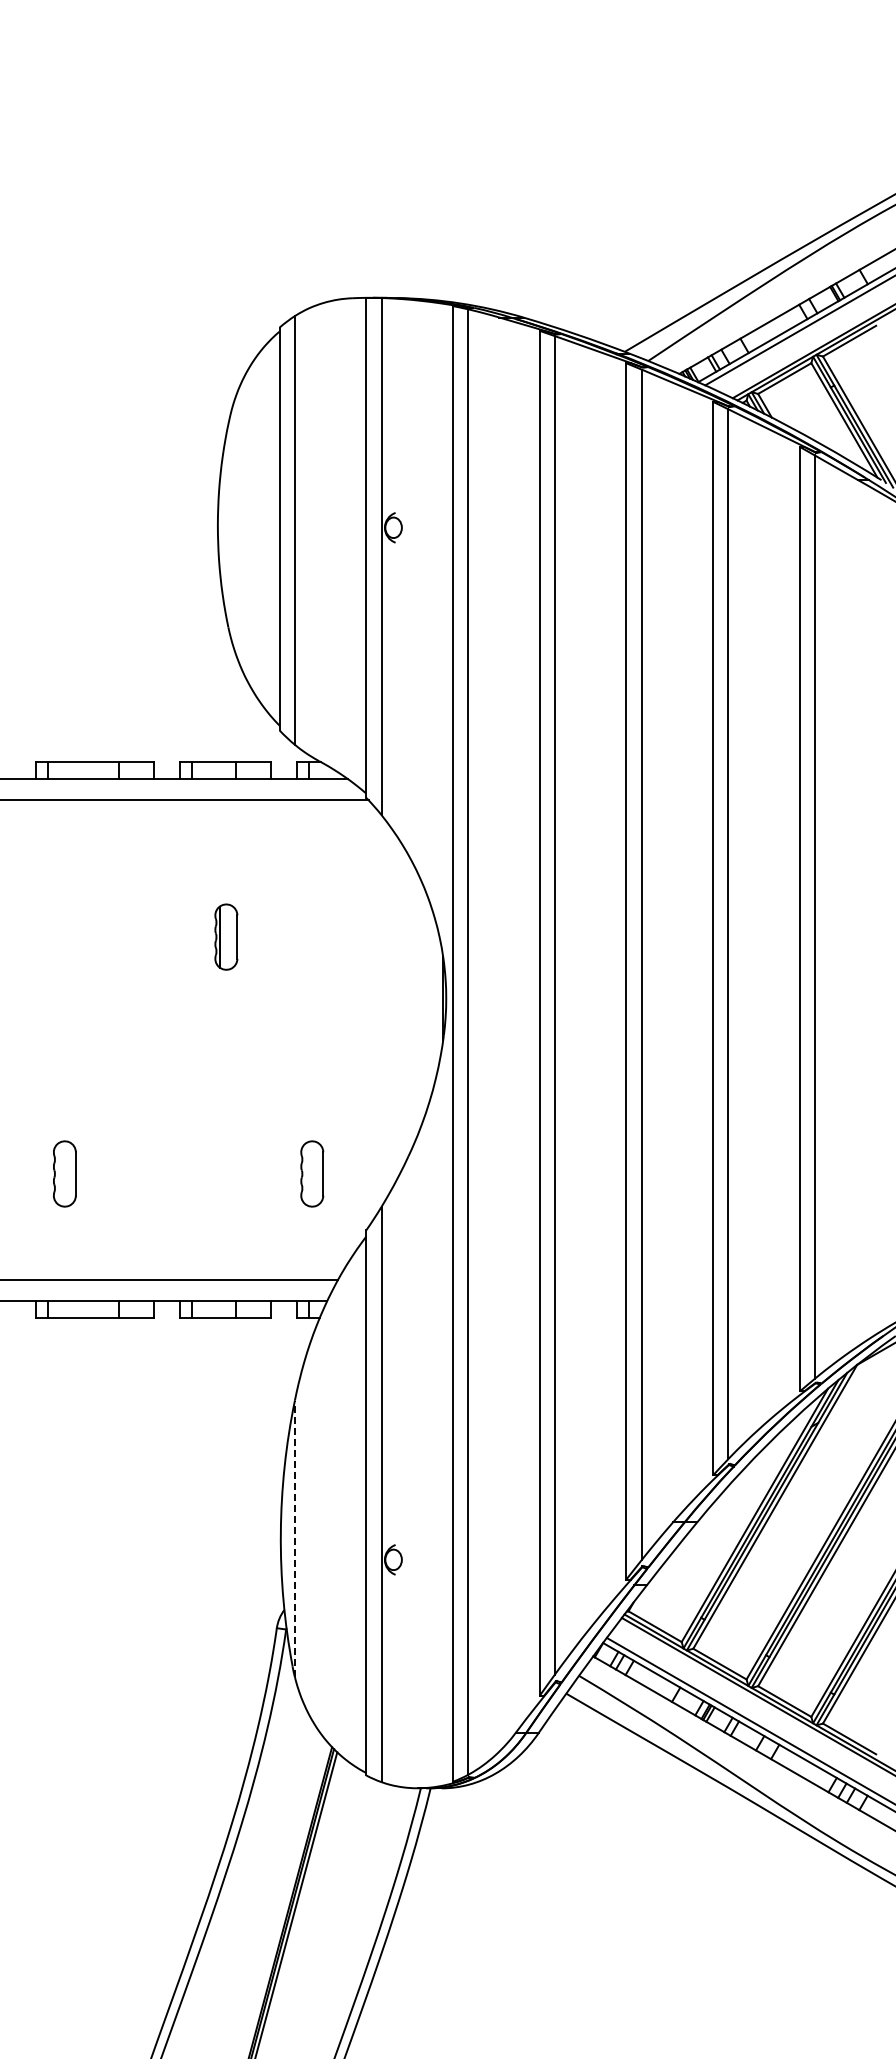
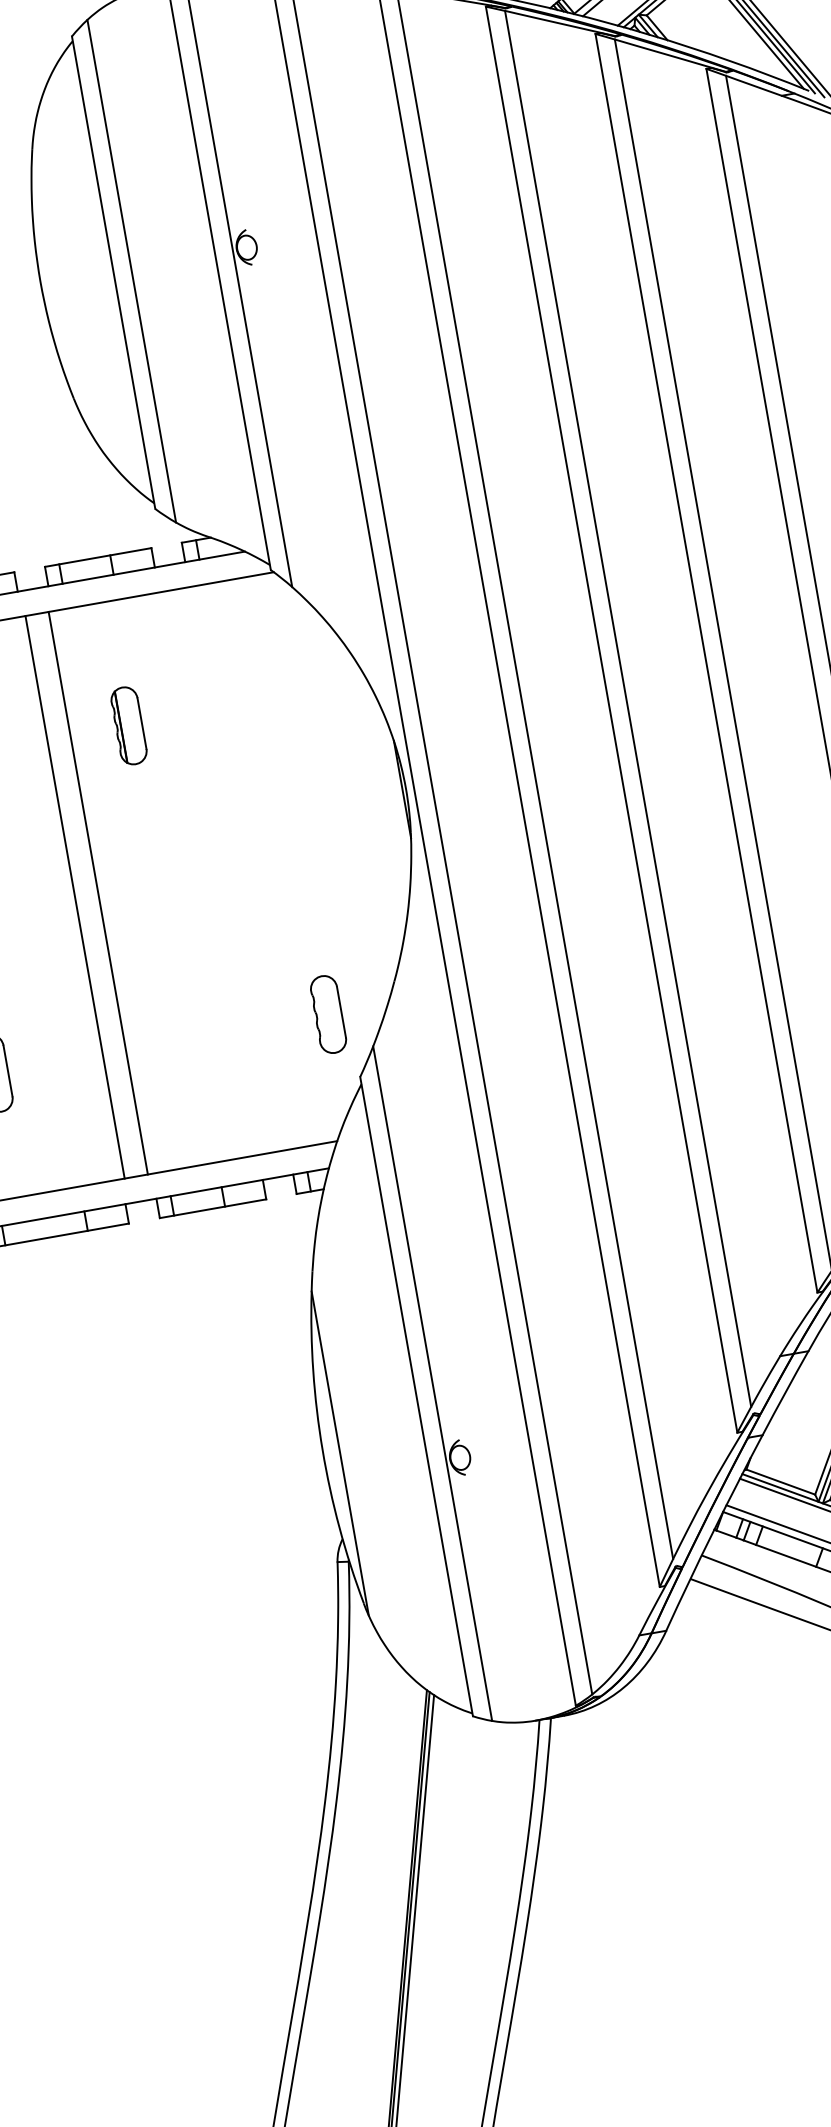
part: (226, 936) -> (129, 725), moved
line: (156, 1039) -> (74, 896), added
line: (176, 1039) -> (98, 892), added
part: (312, 1173) -> (328, 1013), moved
line: (294, 1538) -> (339, 1453), dashed -> solid

